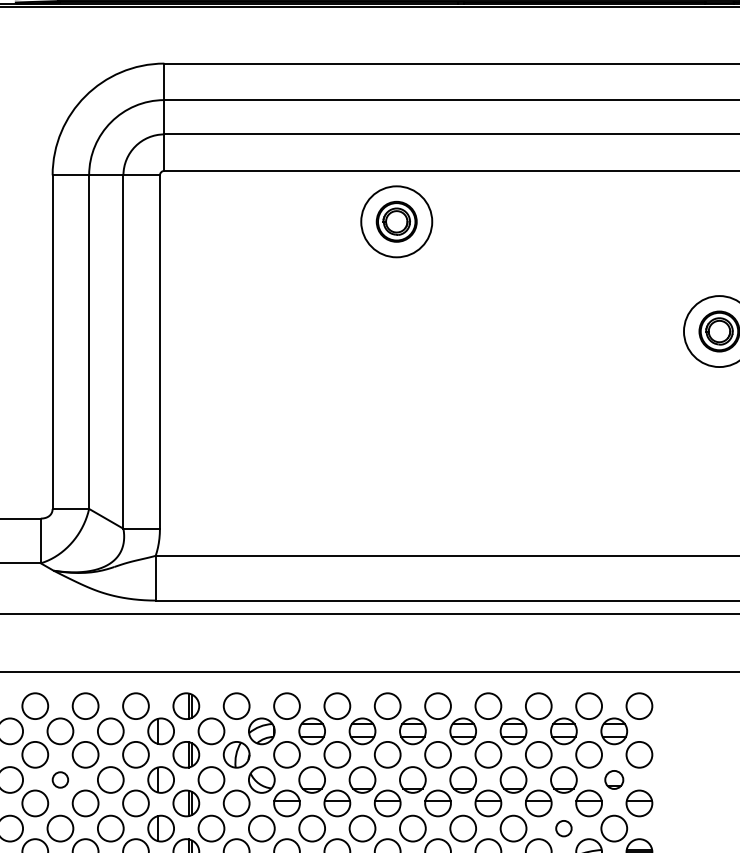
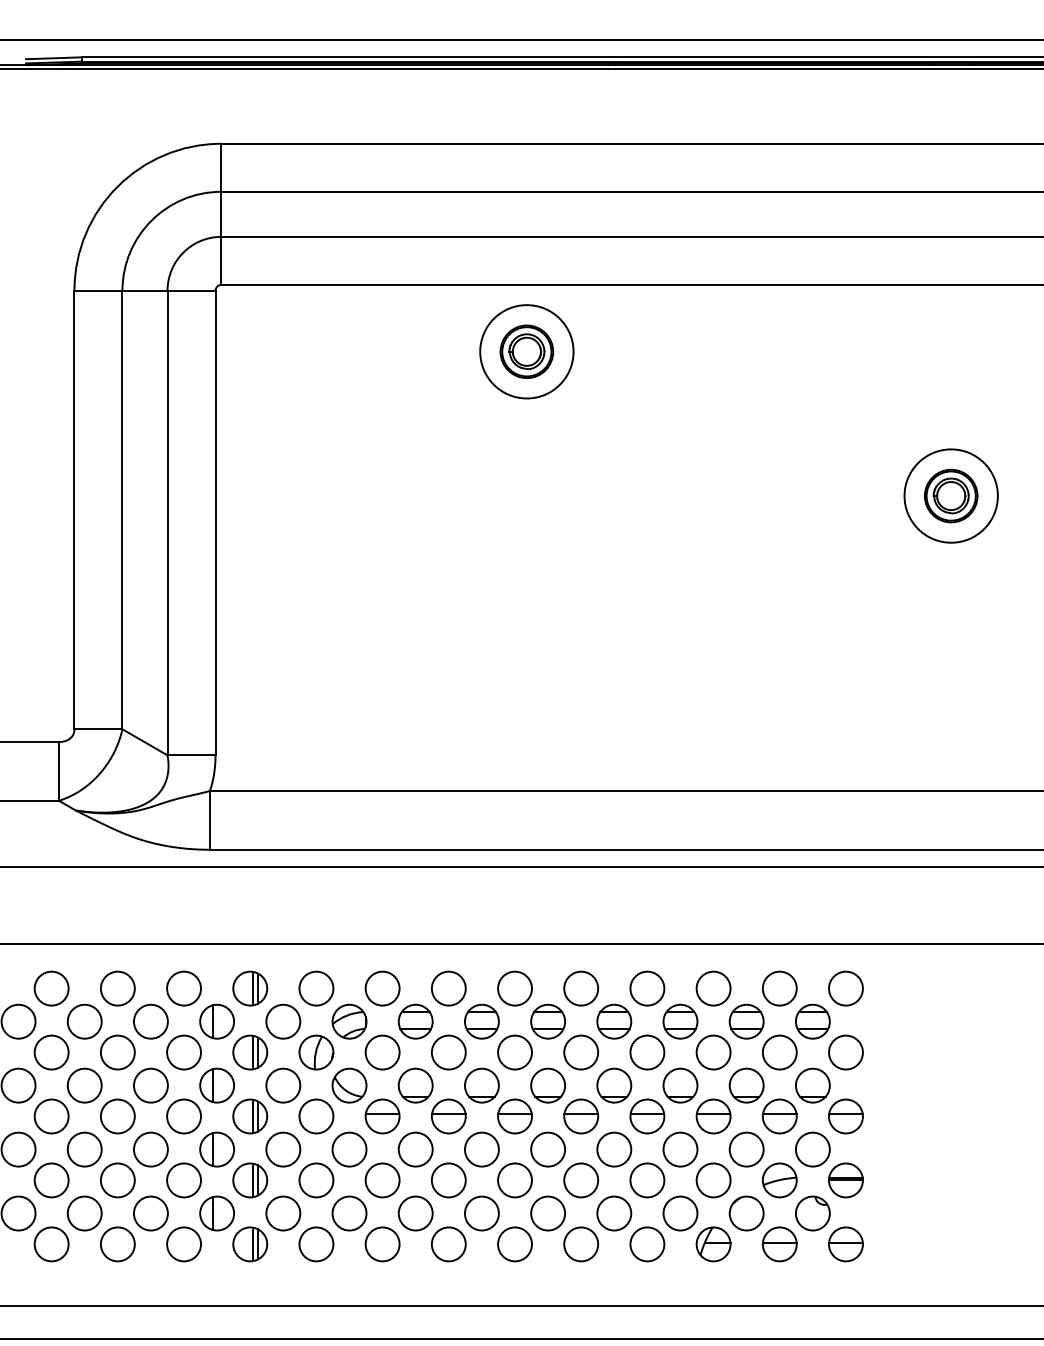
circle: (60, 779) -> (84, 1085), size x1.67
part: (613, 779) -> (812, 1085), size x1.43
circle: (563, 828) -> (746, 1149), size x1.67

